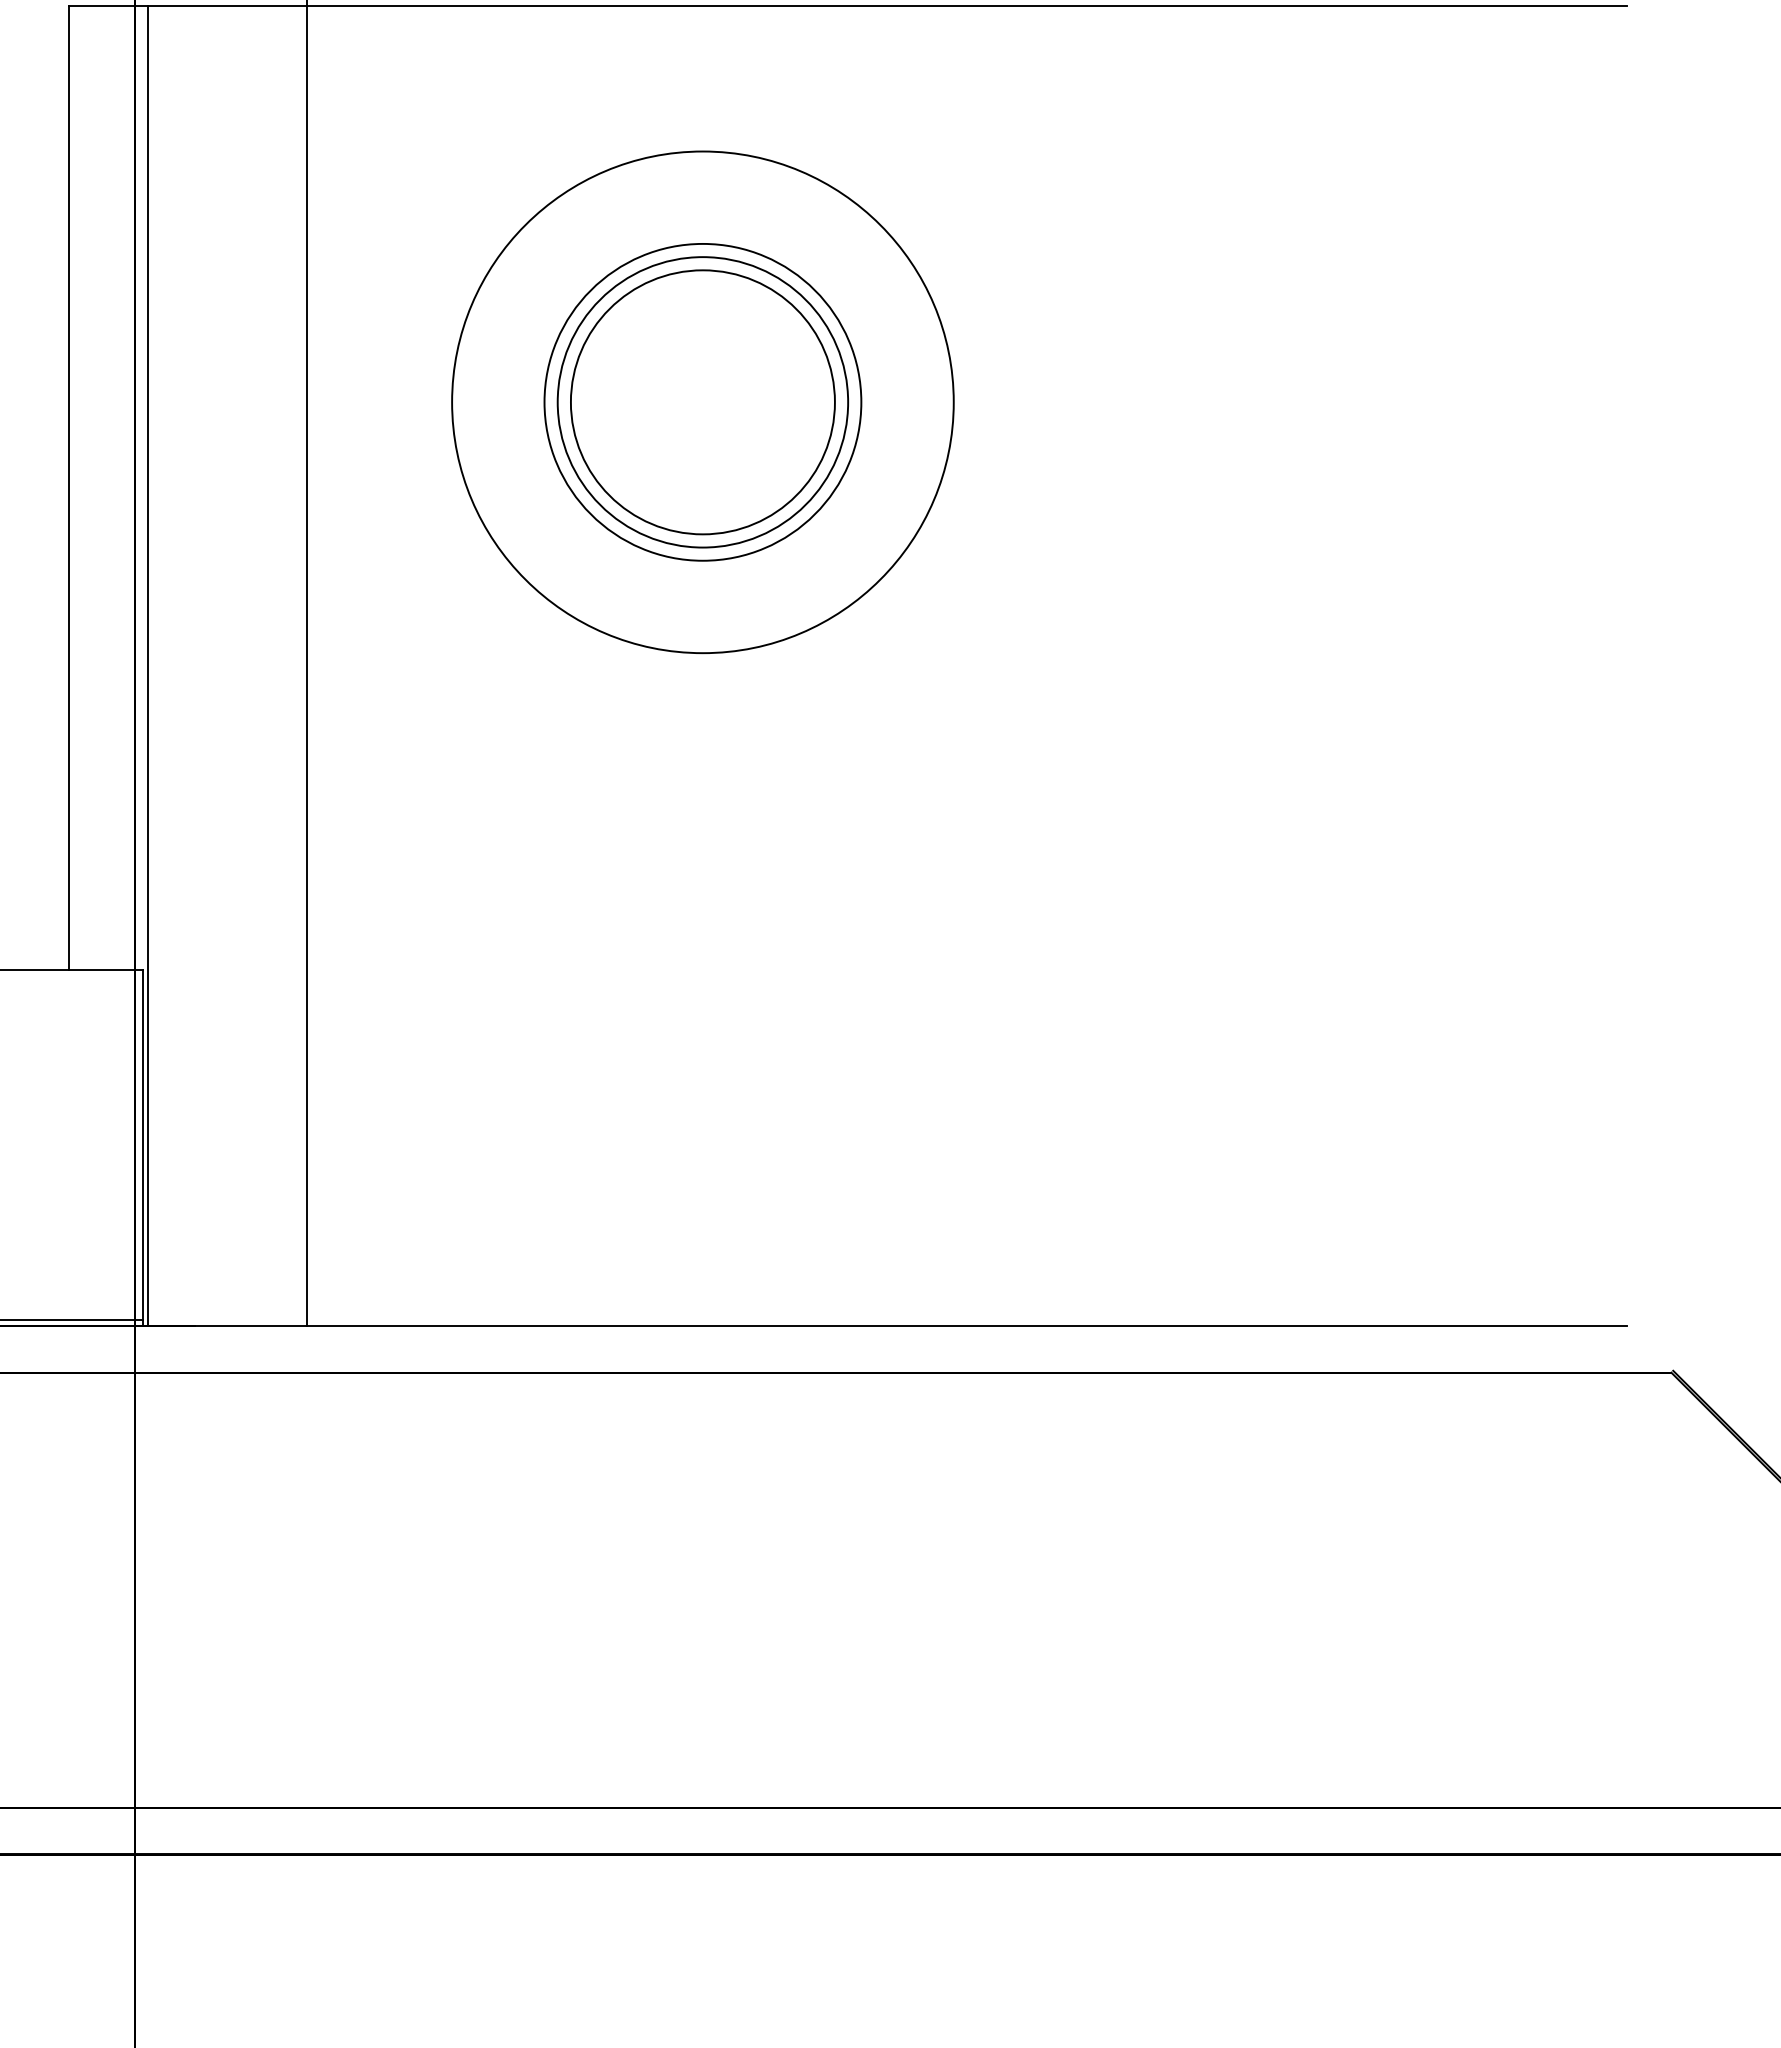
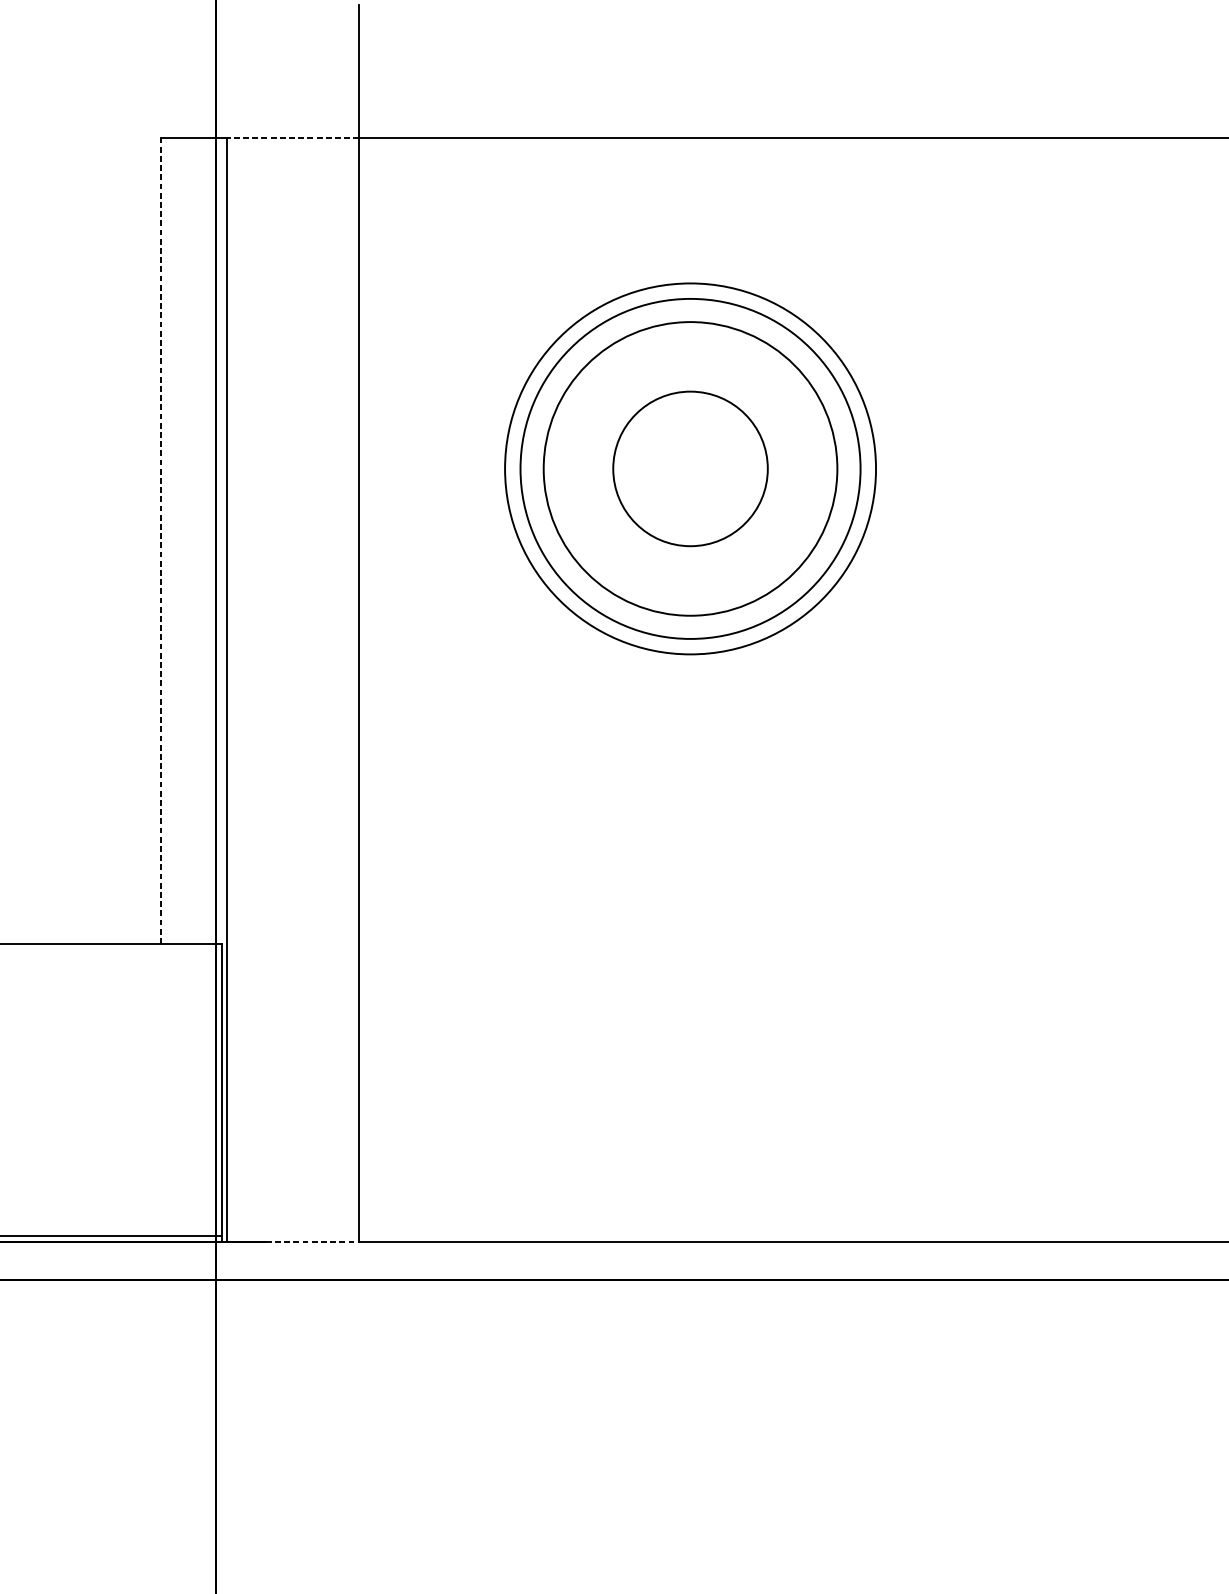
line: (227, 6) -> (292, 137), solid -> dashed
circle: (702, 401) -> (690, 468), size x1.4
circle: (702, 402) -> (690, 469), size x0.7
circle: (702, 402) -> (690, 469), size x0.7
circle: (702, 402) -> (690, 469), size x1.4
line: (69, 488) -> (160, 540), solid -> dashed
line: (250, 1326) -> (312, 1241), solid -> dashed

